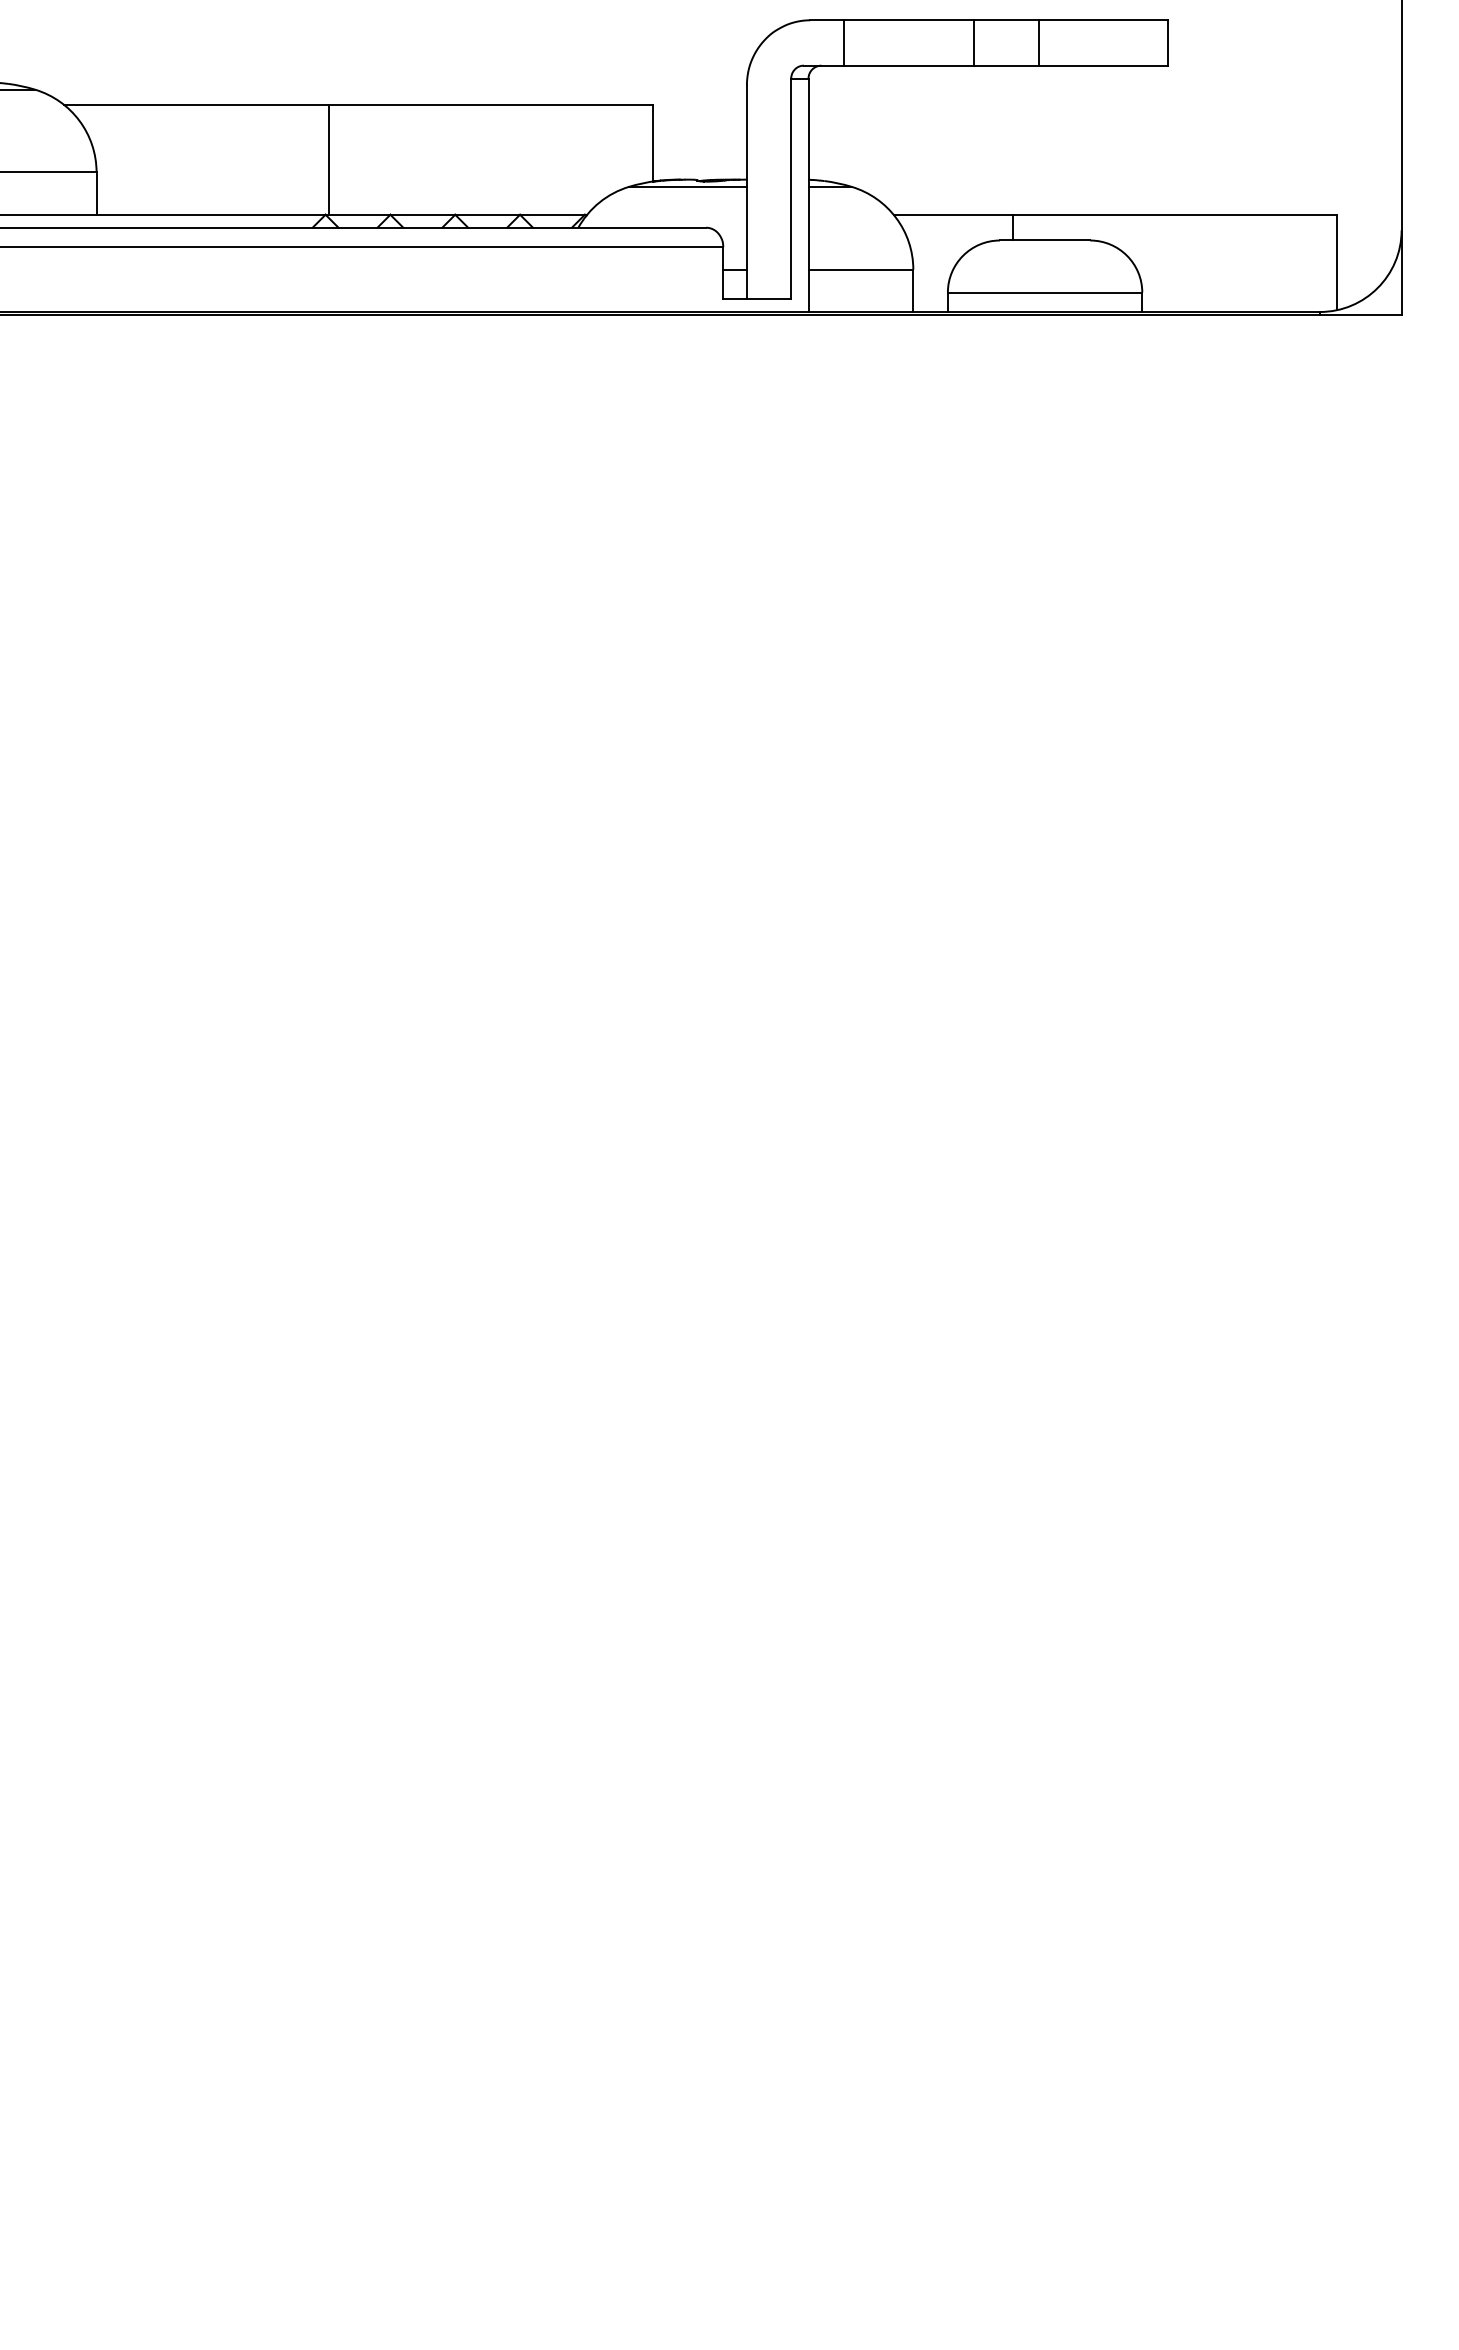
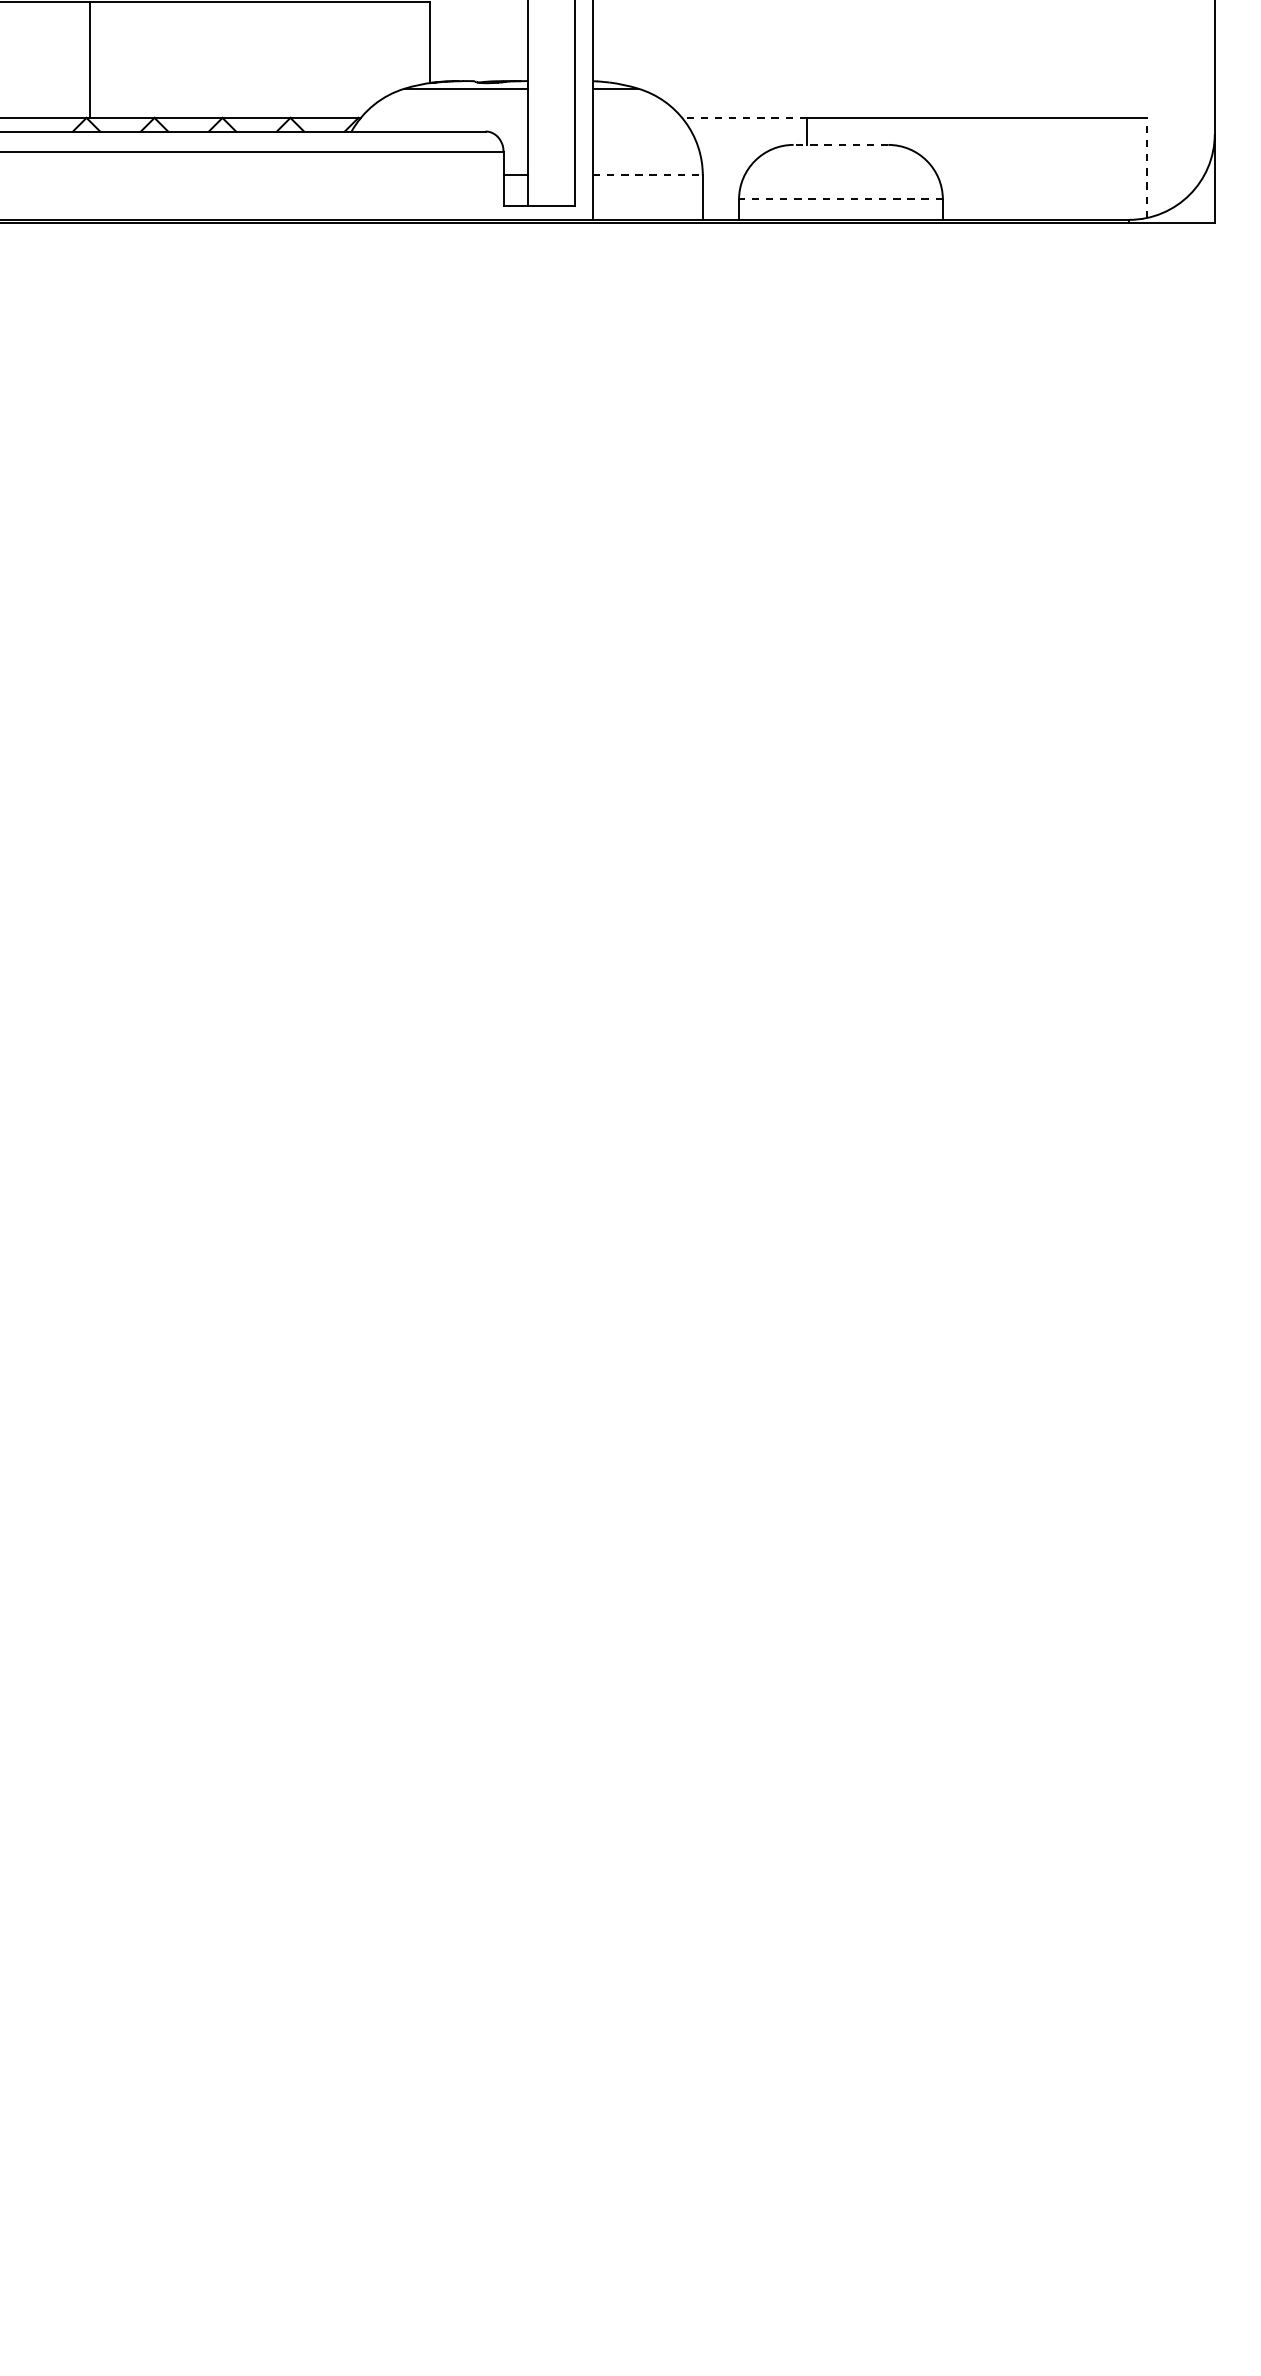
line: (953, 214) -> (744, 117), solid -> dashed
line: (1044, 240) -> (840, 144), solid -> dashed
line: (1336, 262) -> (1146, 167), solid -> dashed
line: (861, 269) -> (648, 175), solid -> dashed
line: (1044, 292) -> (840, 199), solid -> dashed

